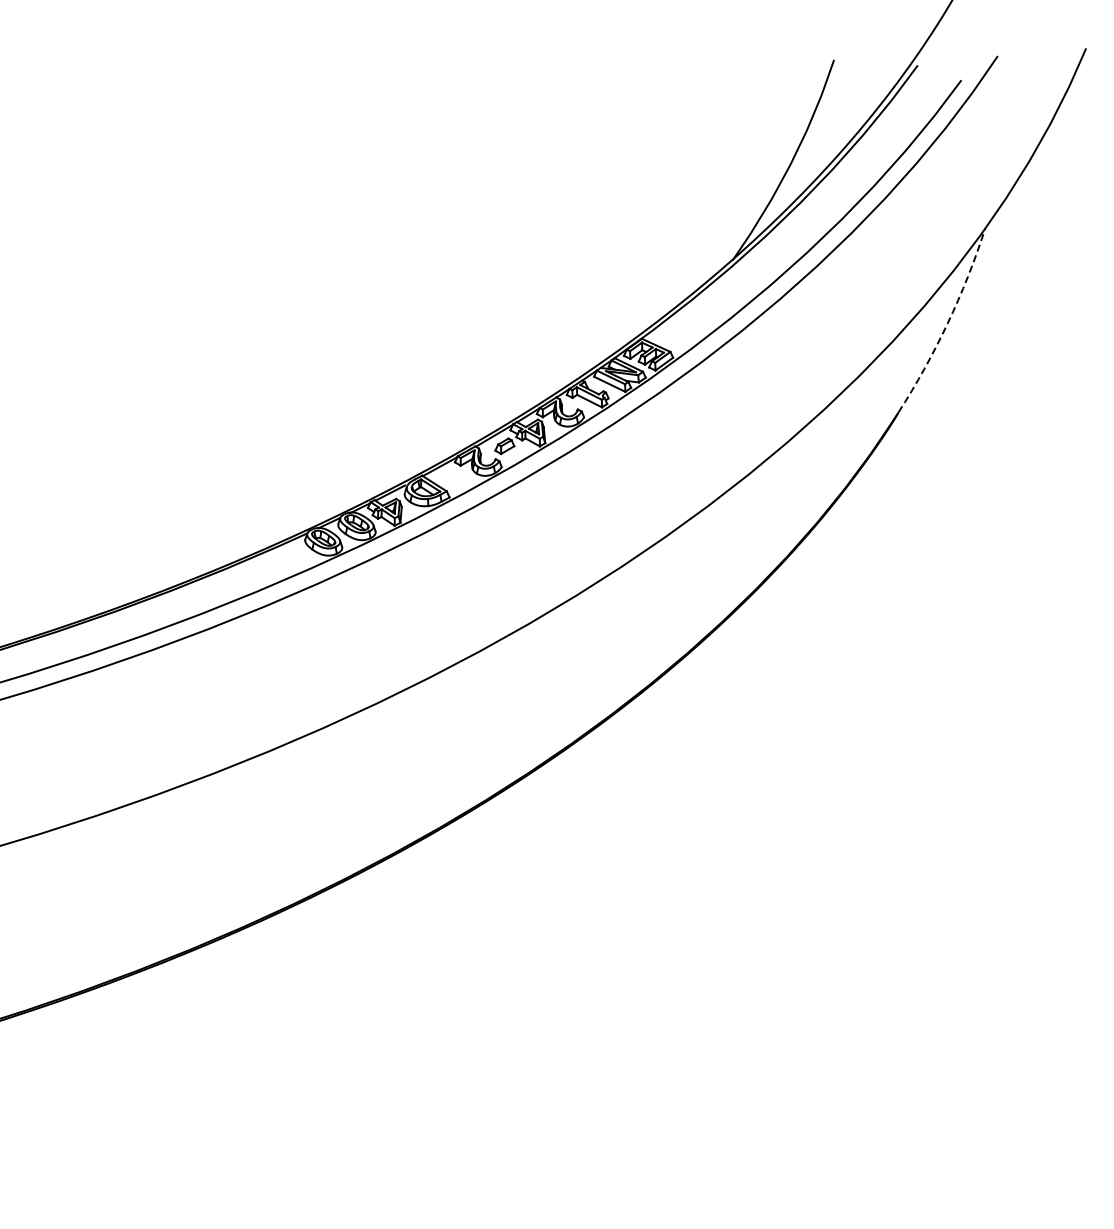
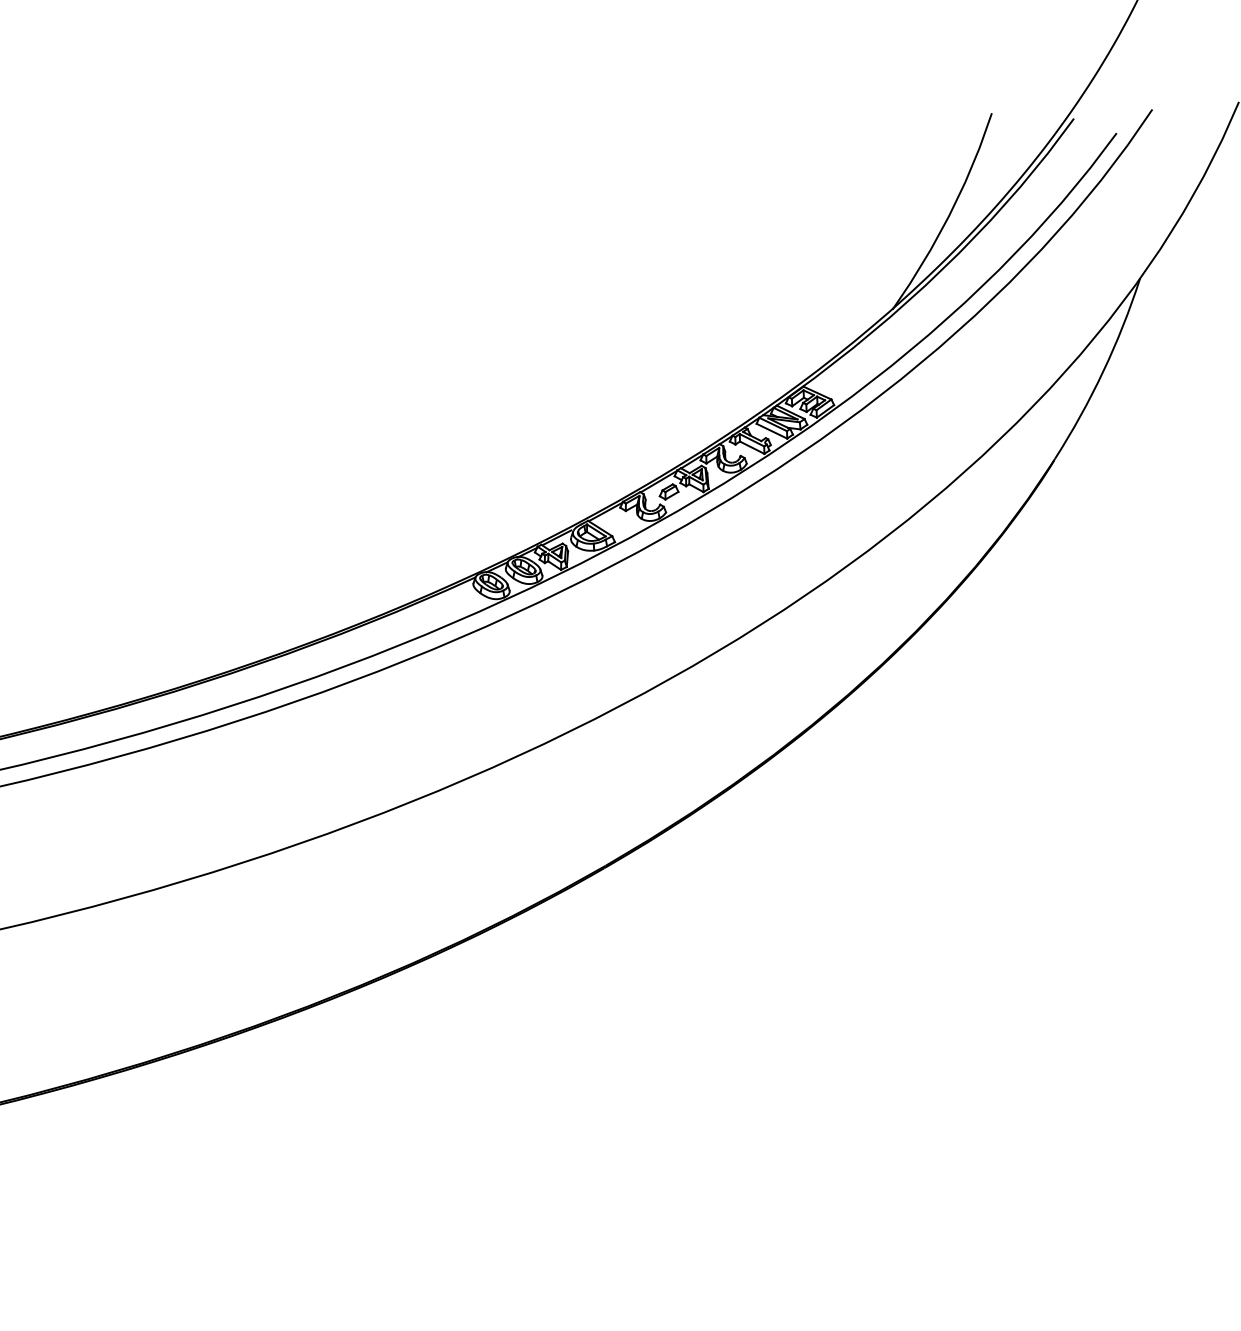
arc: (947, 323) -> (1103, 371), dashed -> solid

